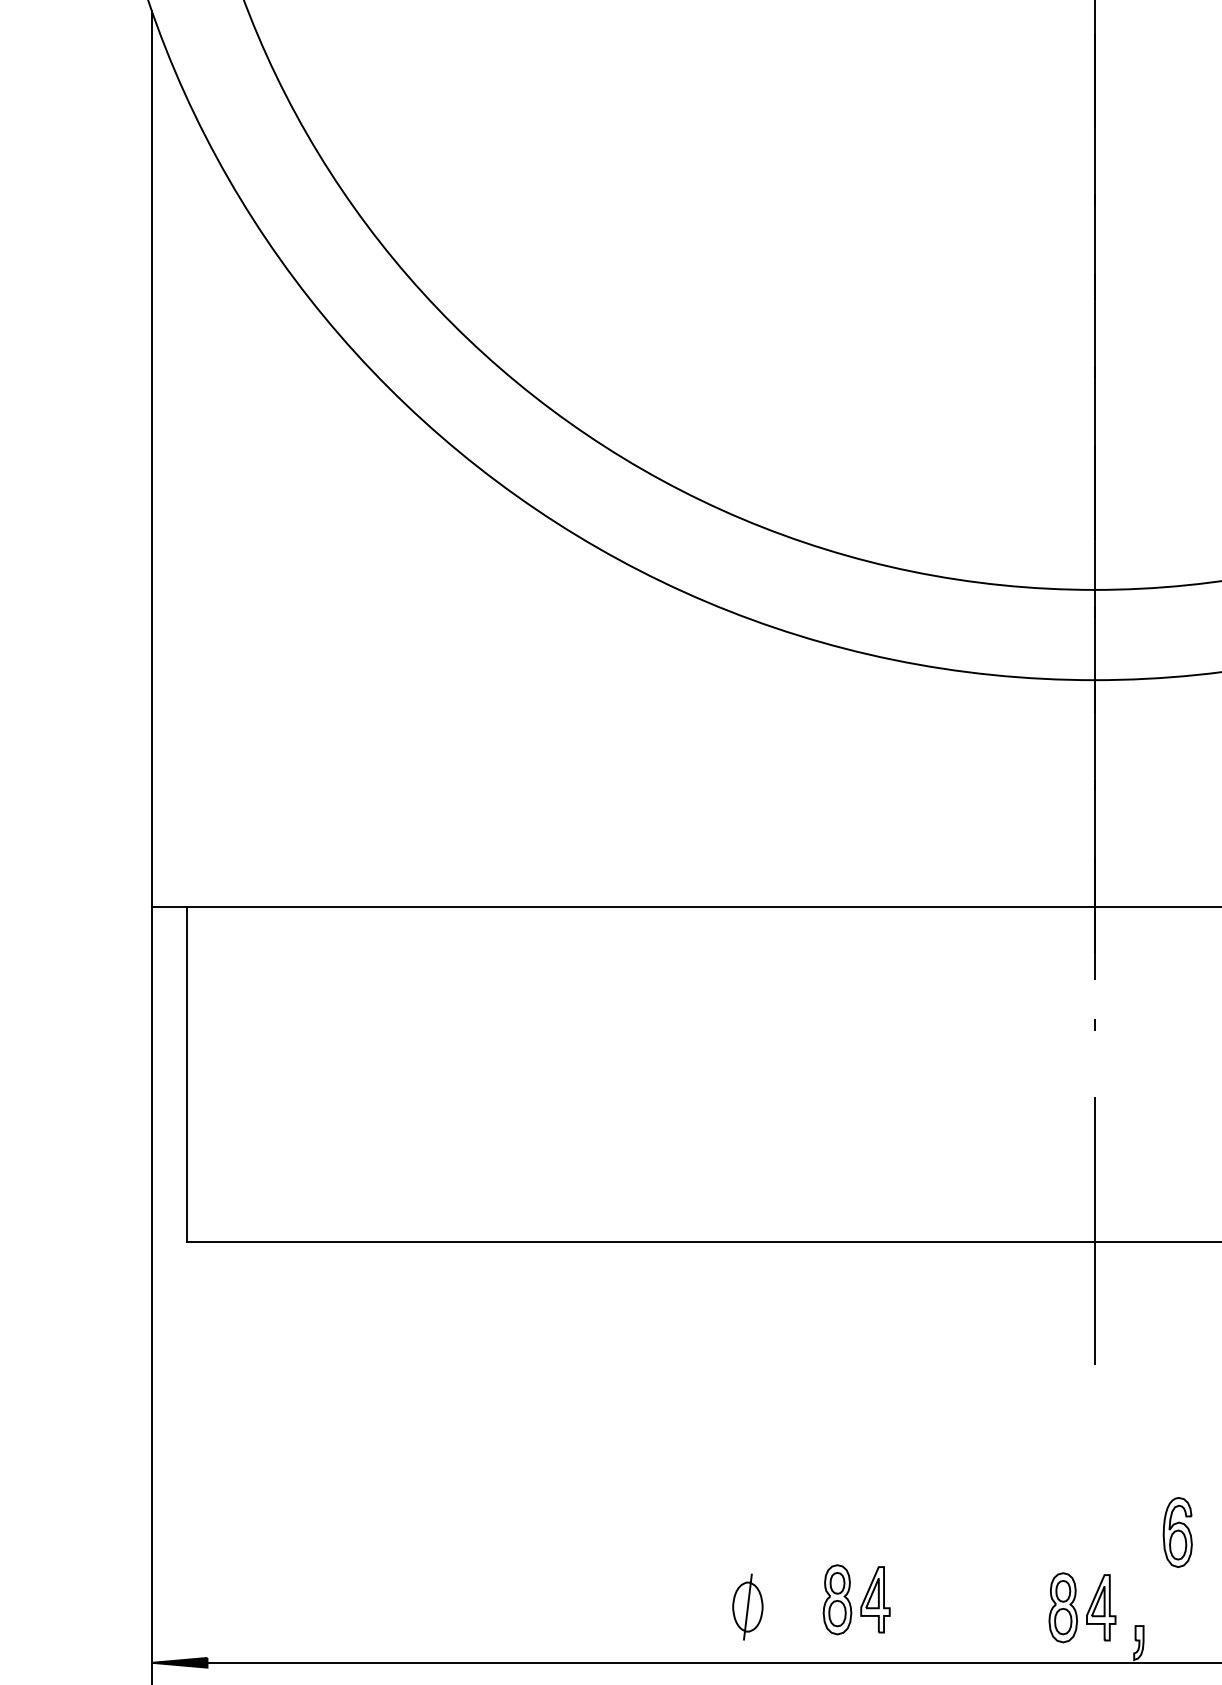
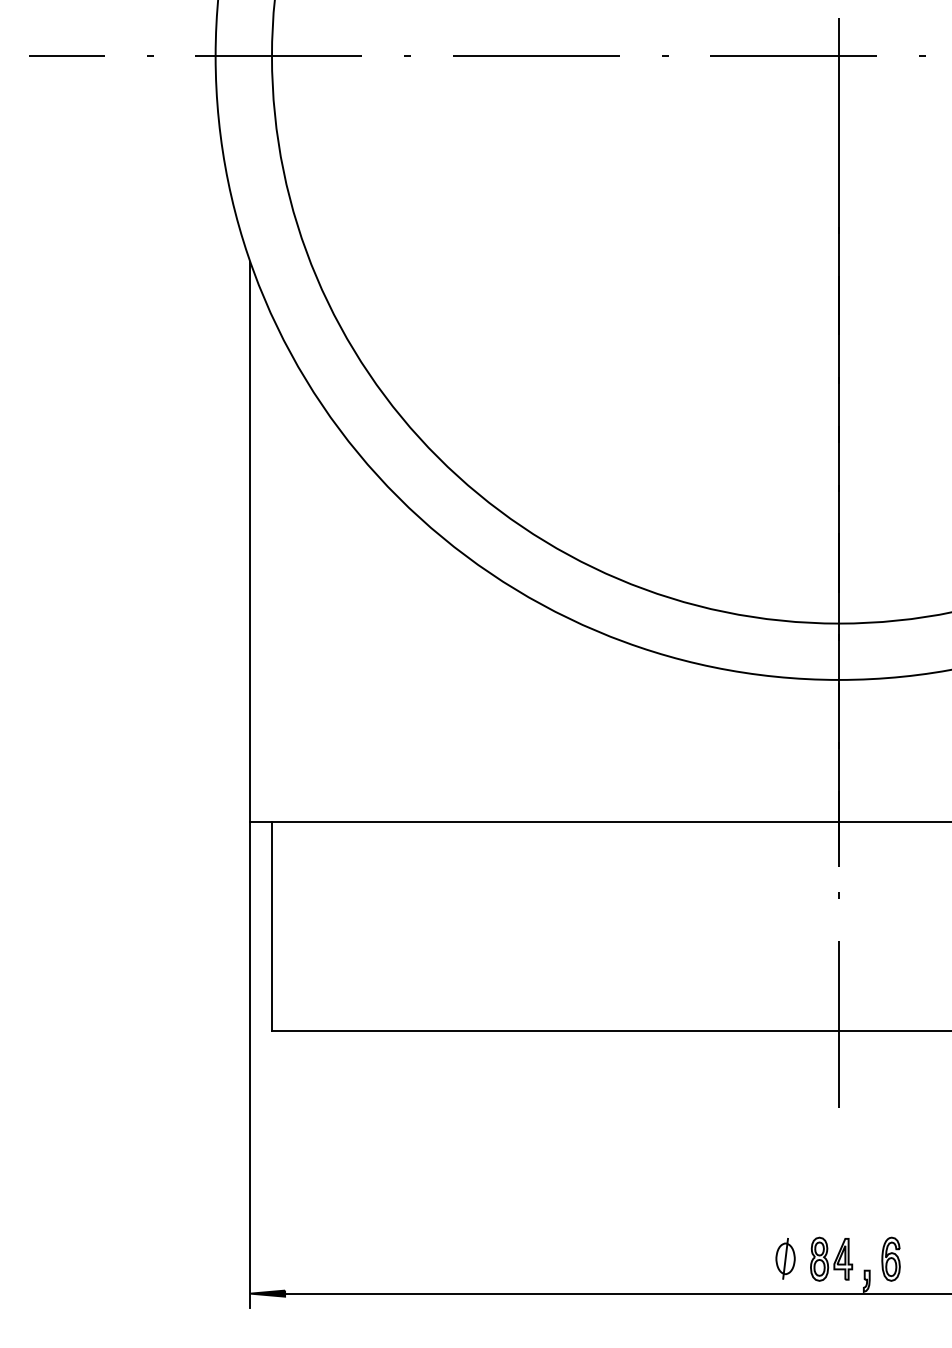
part: (1176, 1531) -> (890, 1258), moved
part: (856, 1598) -> (690, 1253), removed
part: (747, 1606) -> (785, 1258), moved

